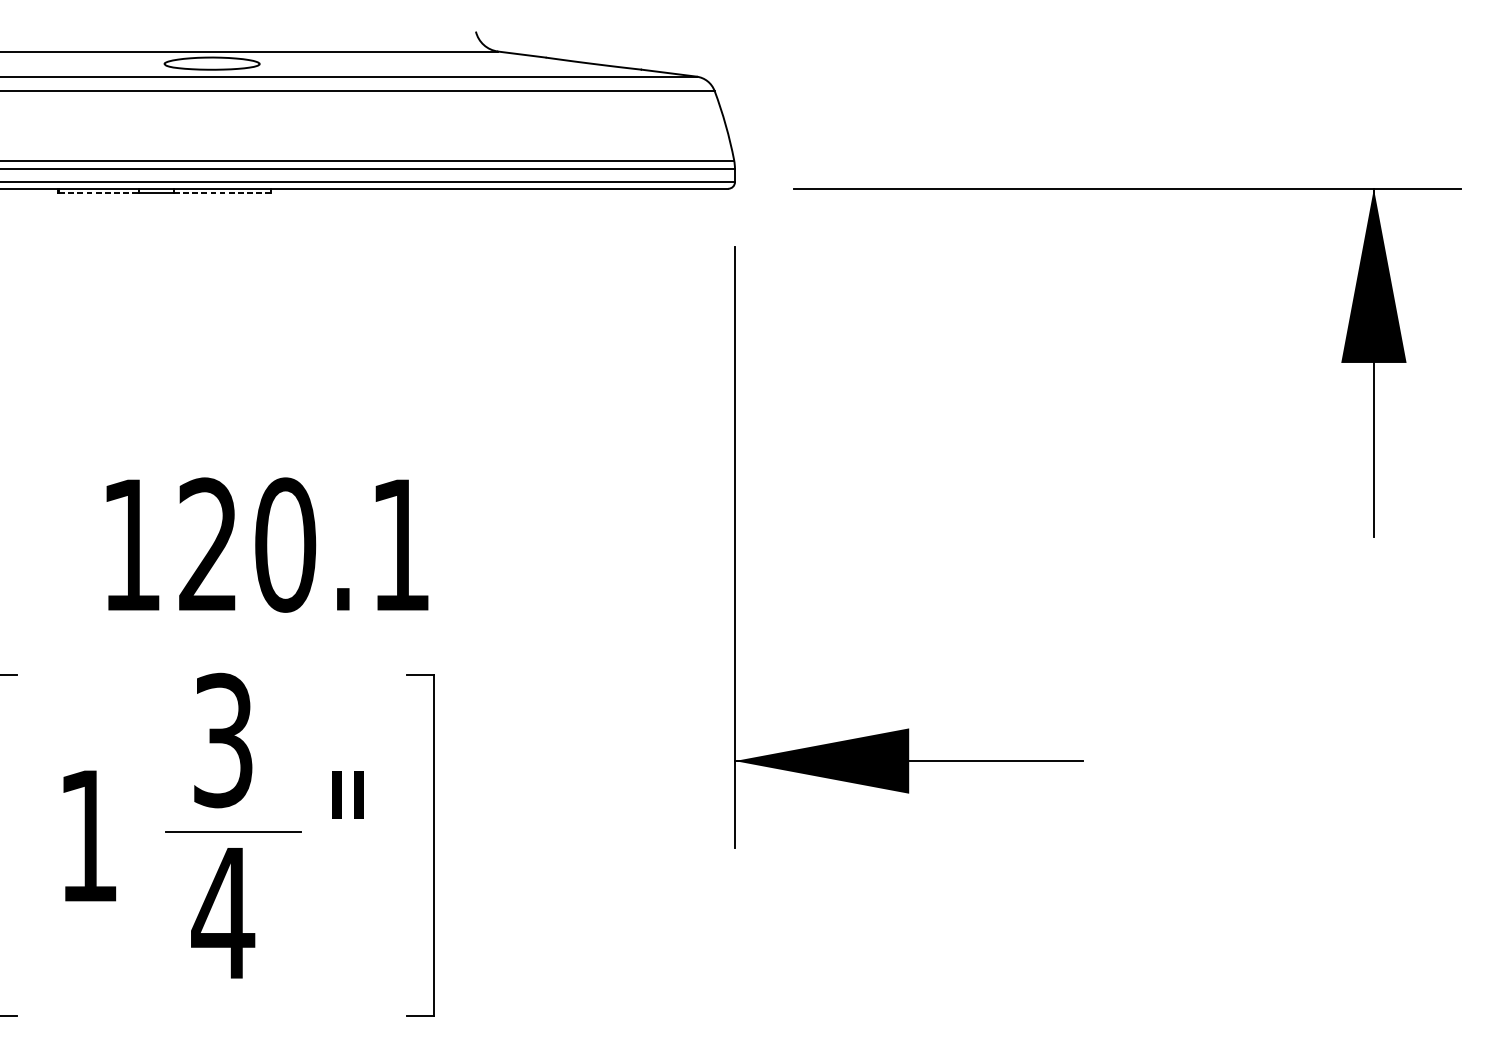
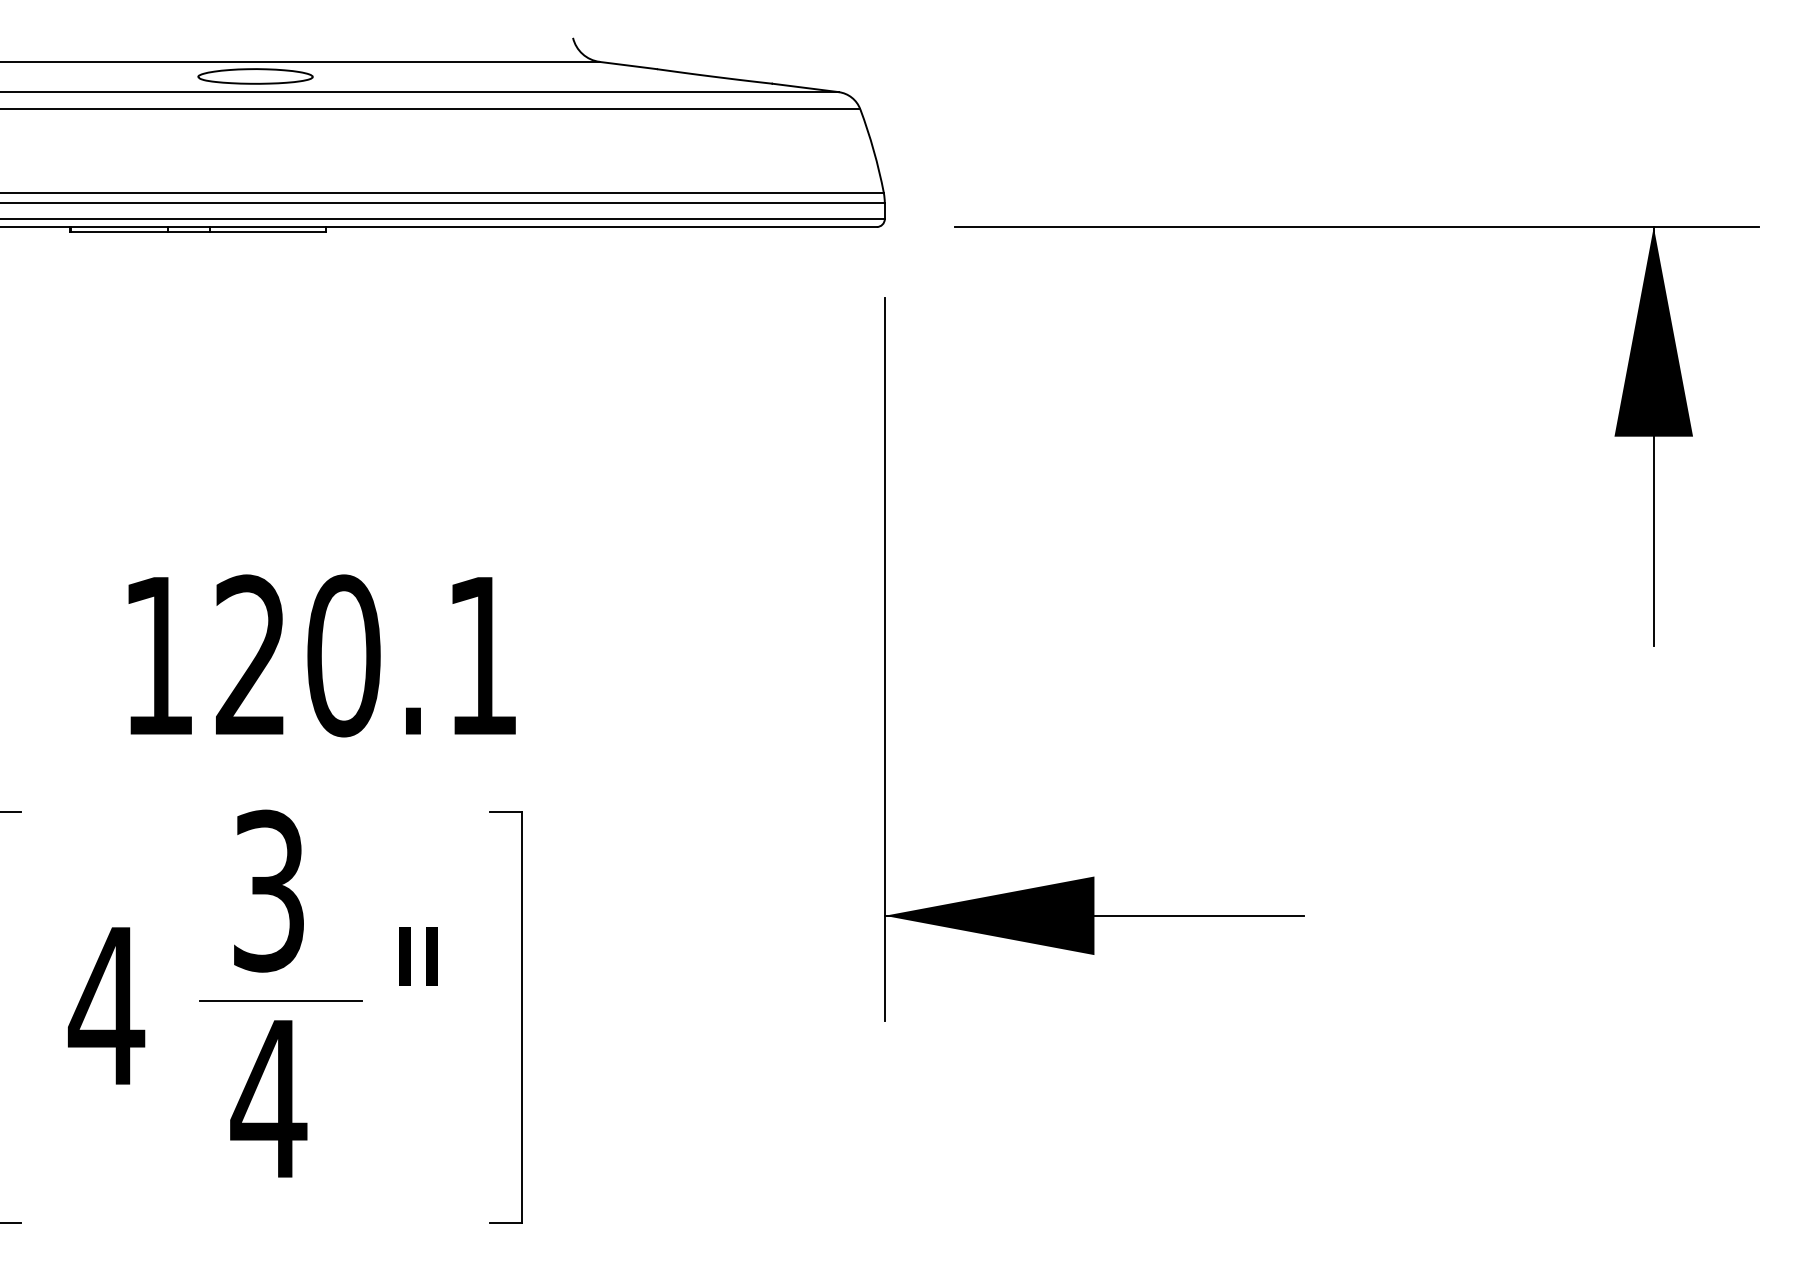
line: (99, 193) -> (120, 232), dashed -> solid
line: (222, 193) -> (268, 232), dashed -> solid
text: (88, 835) -> (106, 1005), 1 -> 4

